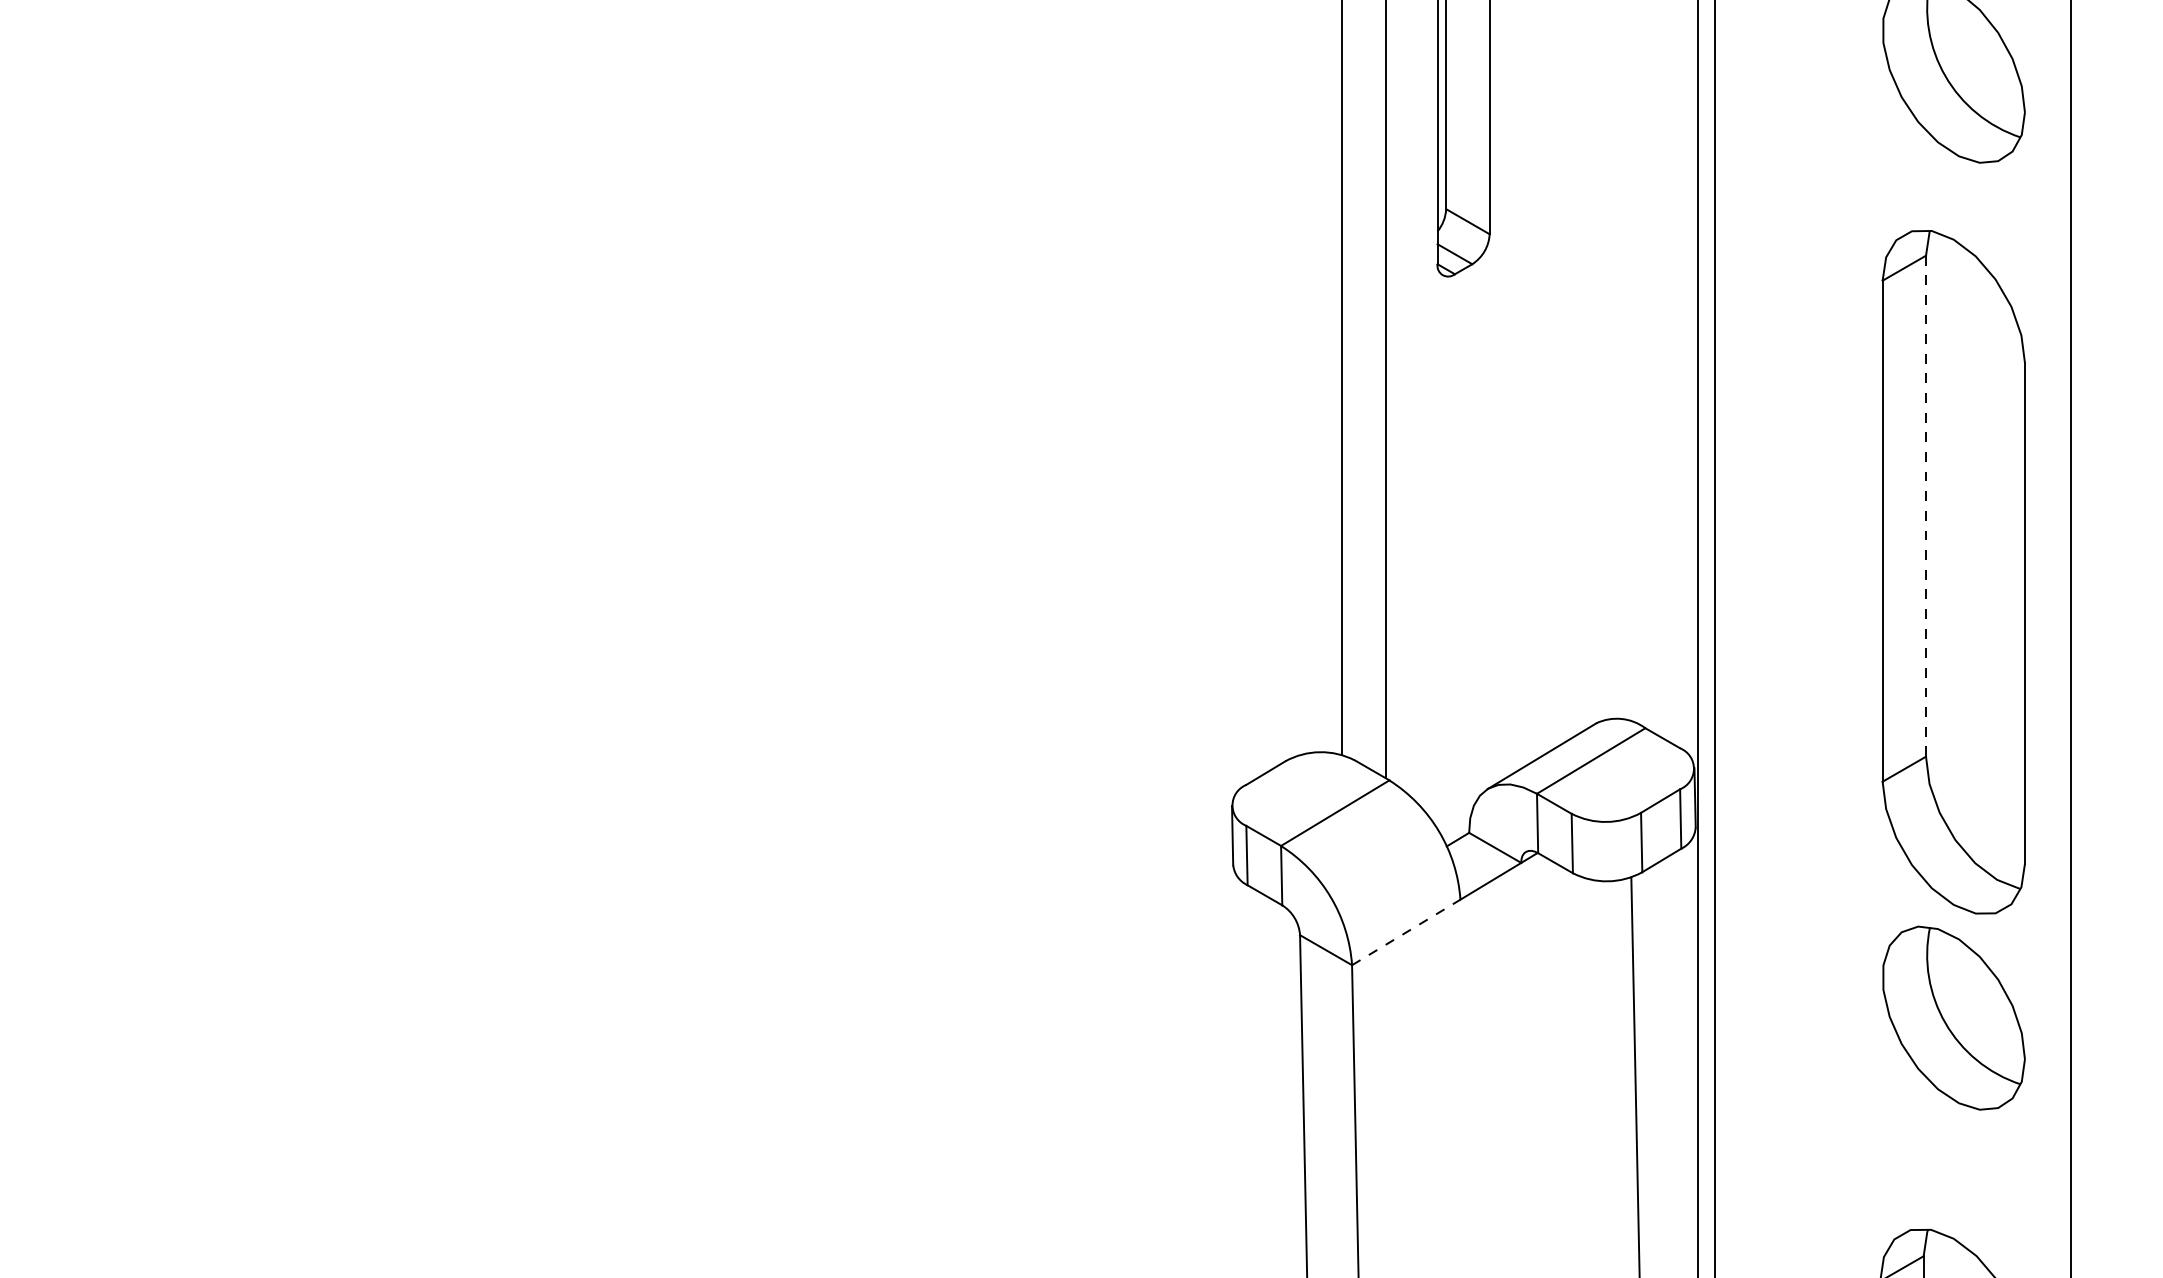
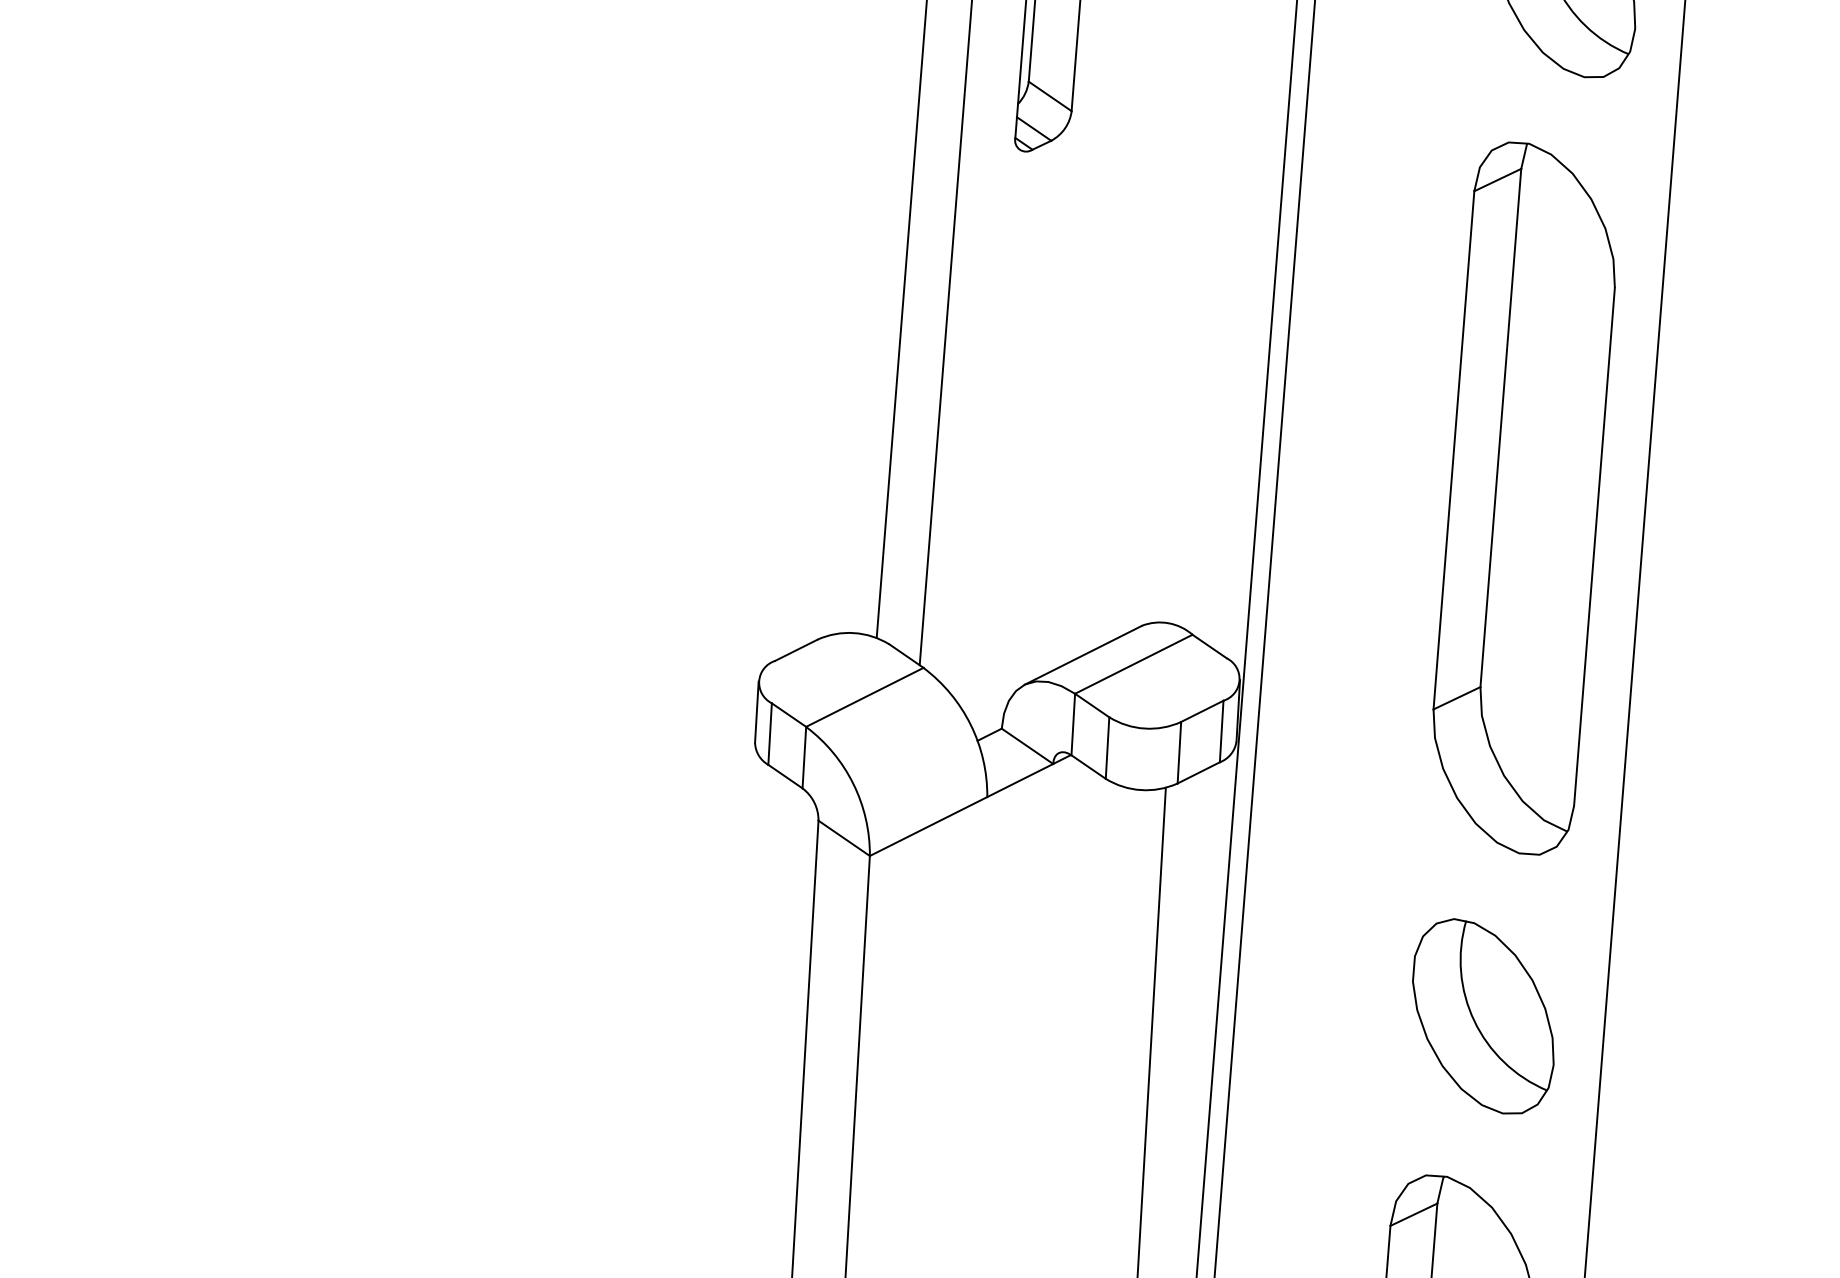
line: (1926, 506) -> (1501, 428), dashed -> solid
line: (1406, 932) -> (928, 826), dashed -> solid
part: (1953, 1017) -> (1483, 1015), moved

